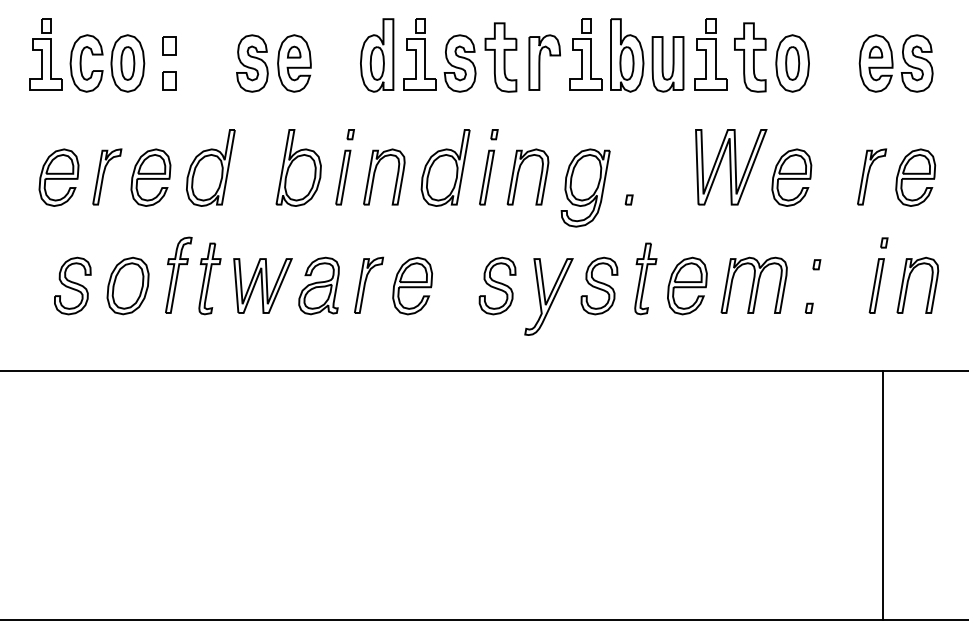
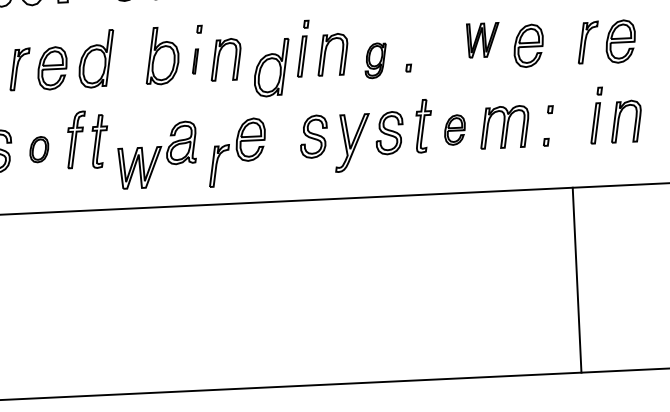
part: (445, 167) -> (271, 67), moved
part: (731, 167) -> (483, 40), size x0.6
part: (343, 177) -> (195, 61), size x0.6
part: (585, 187) -> (375, 60), size x0.6
part: (368, 284) -> (219, 165), moved
part: (127, 285) -> (38, 149), size x0.6
part: (262, 285) -> (140, 167), moved
part: (687, 285) -> (455, 129), size x0.7
line: (882, 494) -> (576, 279), moved

